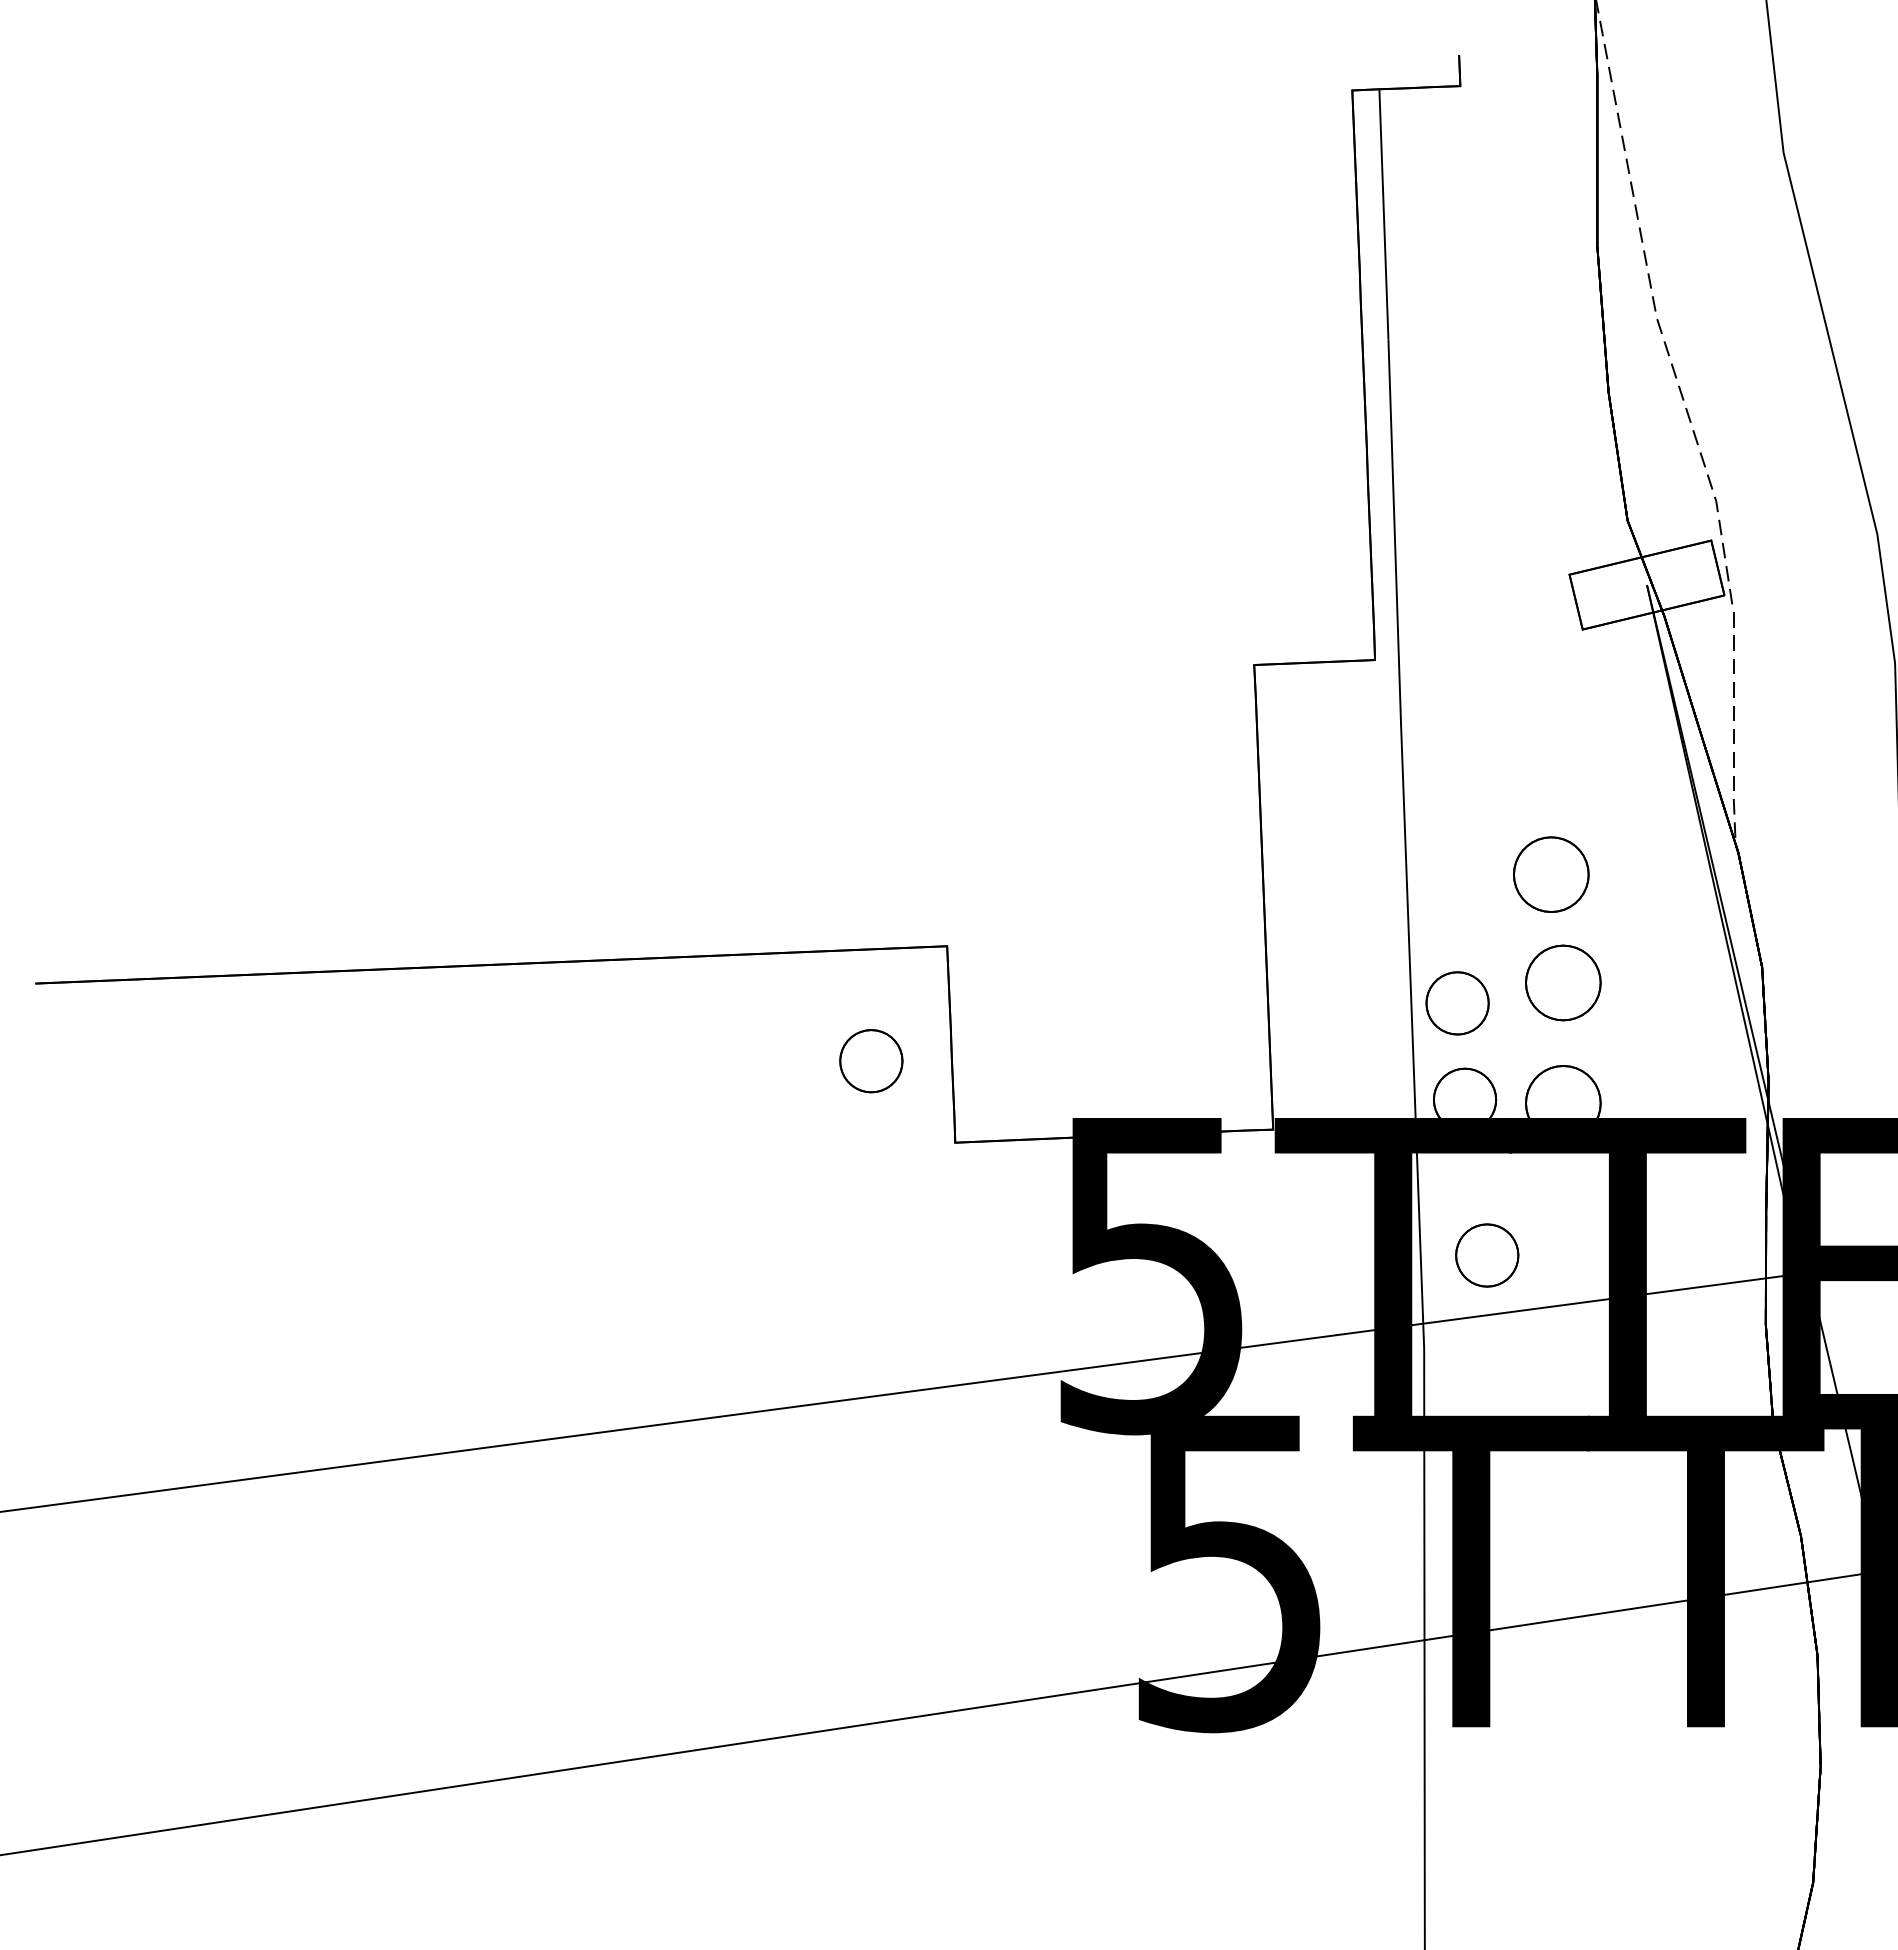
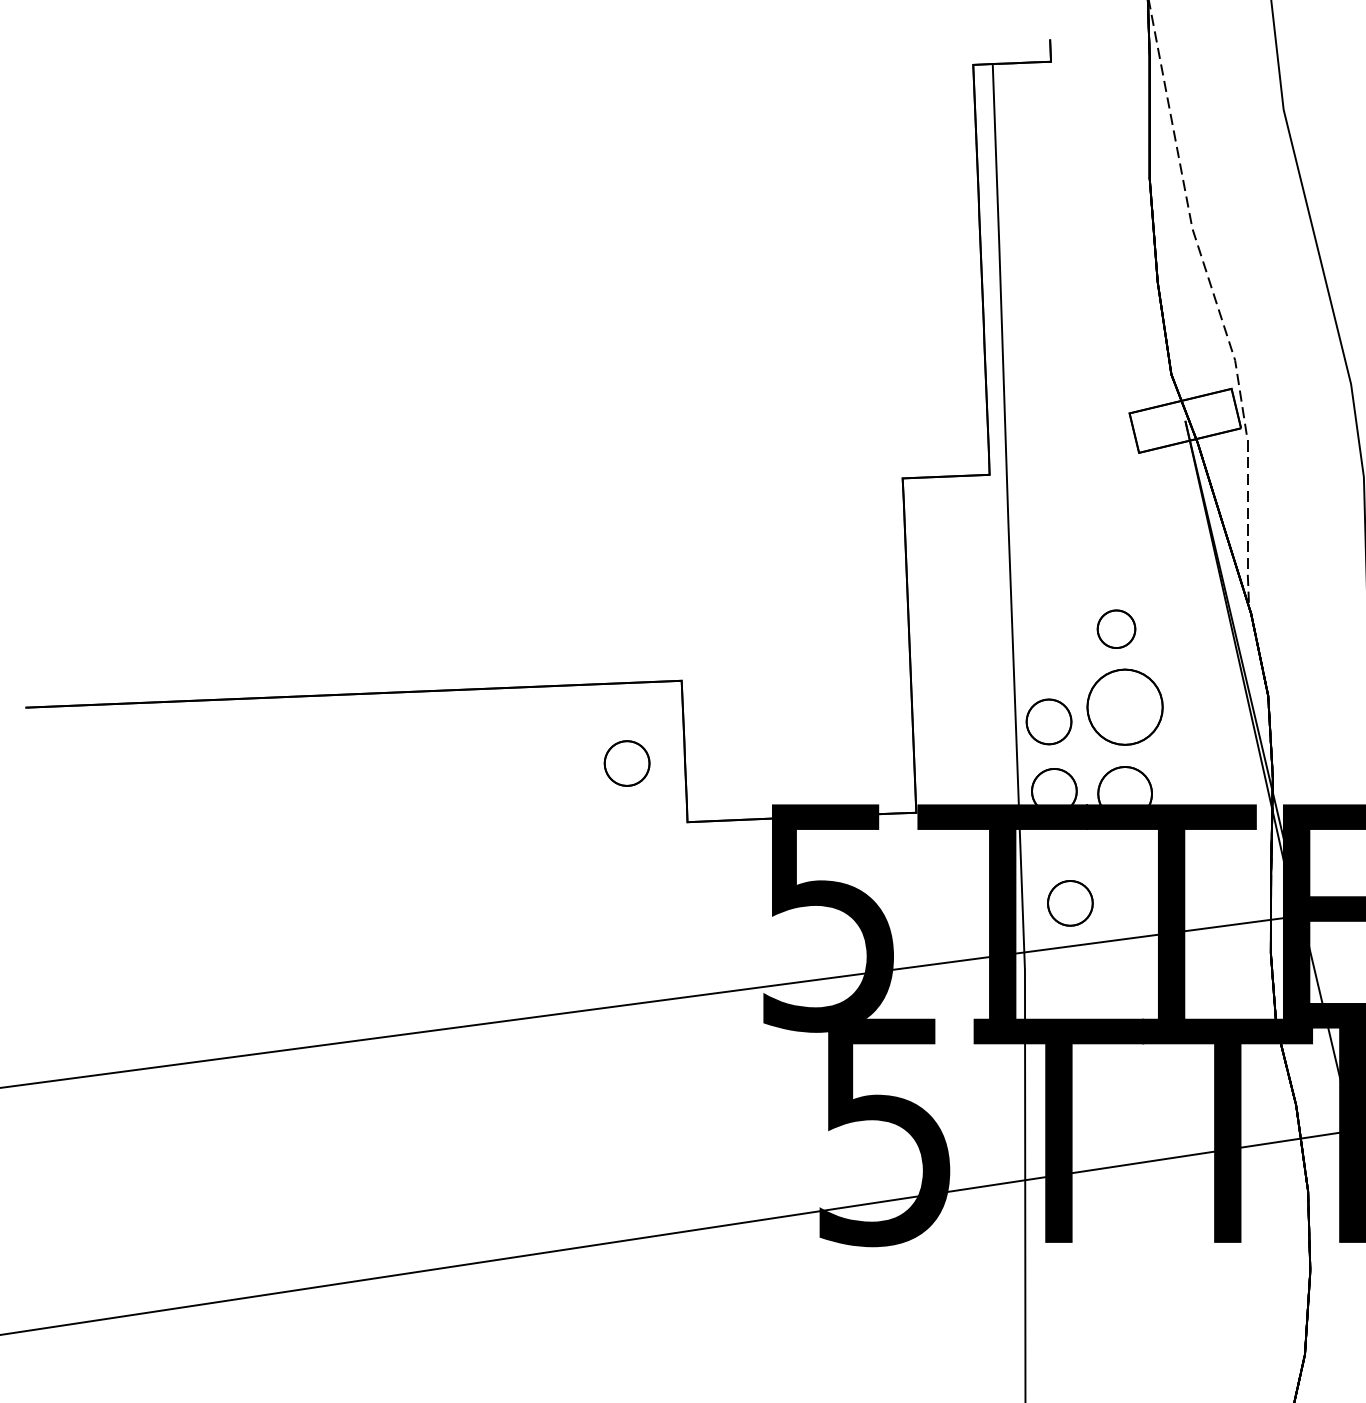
part: (1551, 874) -> (1116, 629), size x0.7
part: (1563, 982) -> (1125, 706), size x1.4

